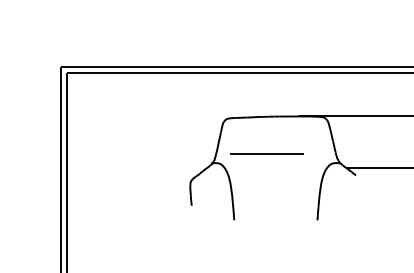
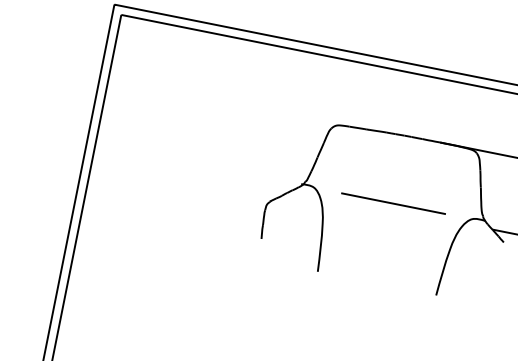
line: (266, 153) -> (392, 202), moved

